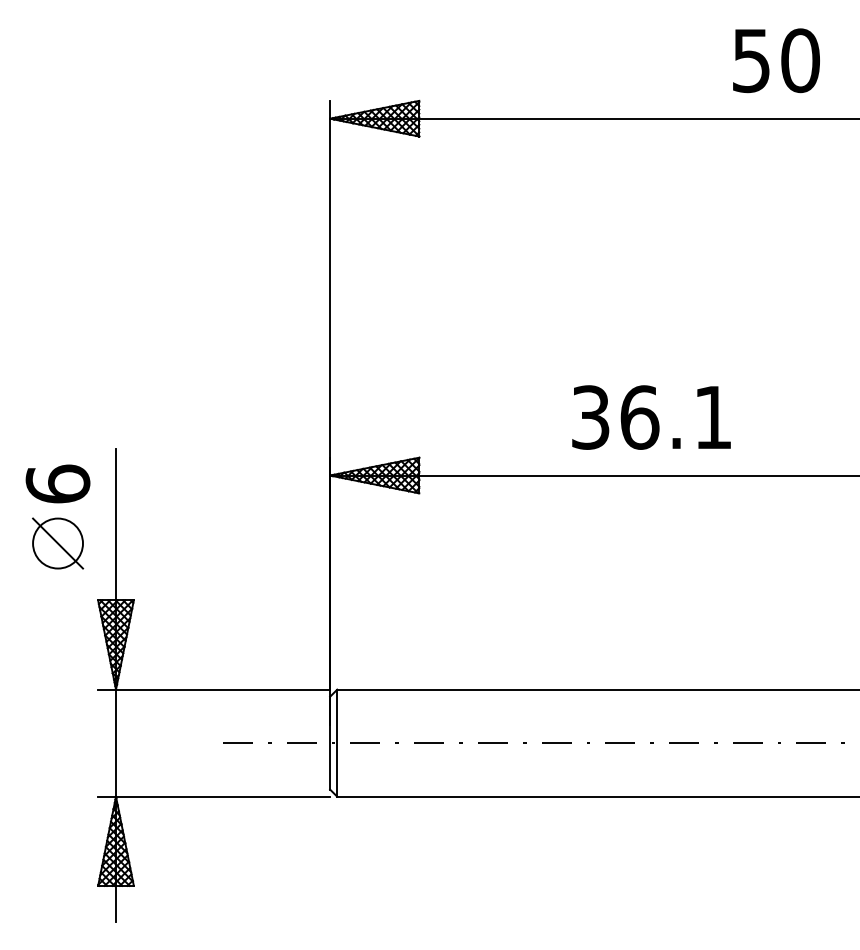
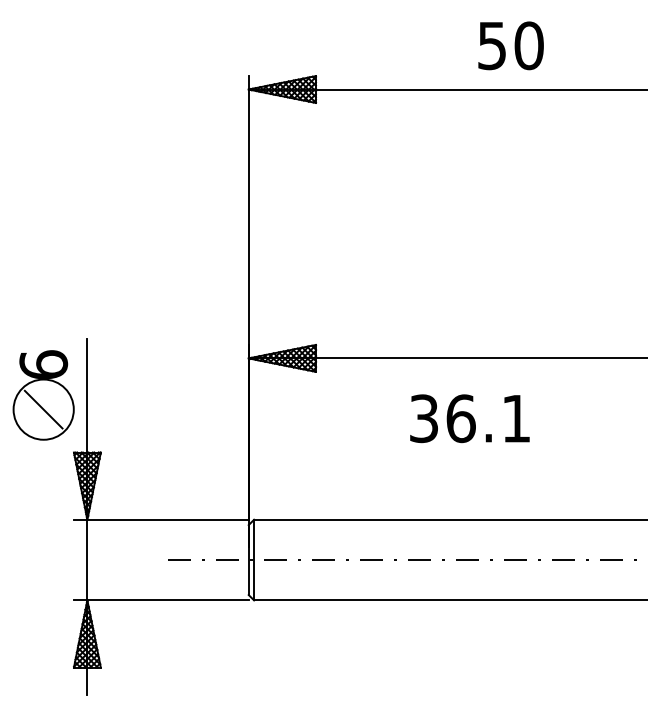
text: (775, 60) -> (510, 45), moved
text: (650, 417) -> (469, 418), moved
circle: (57, 543) -> (43, 409), size x1.6

